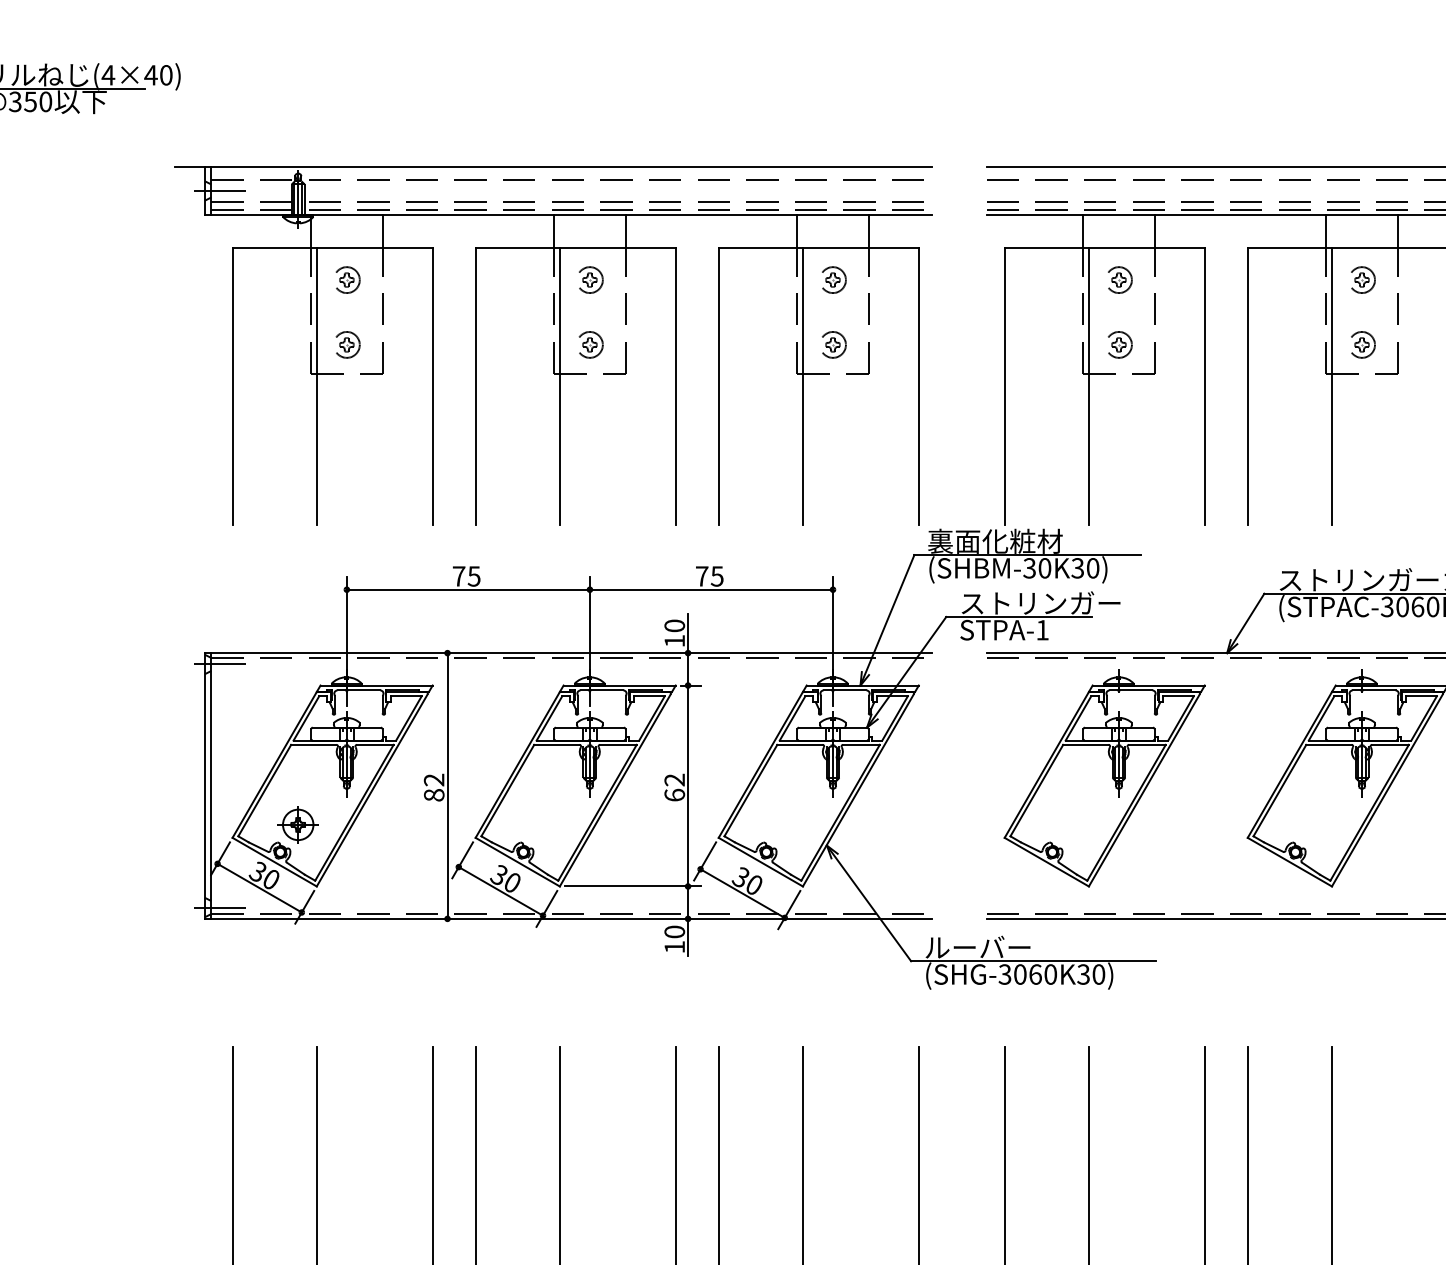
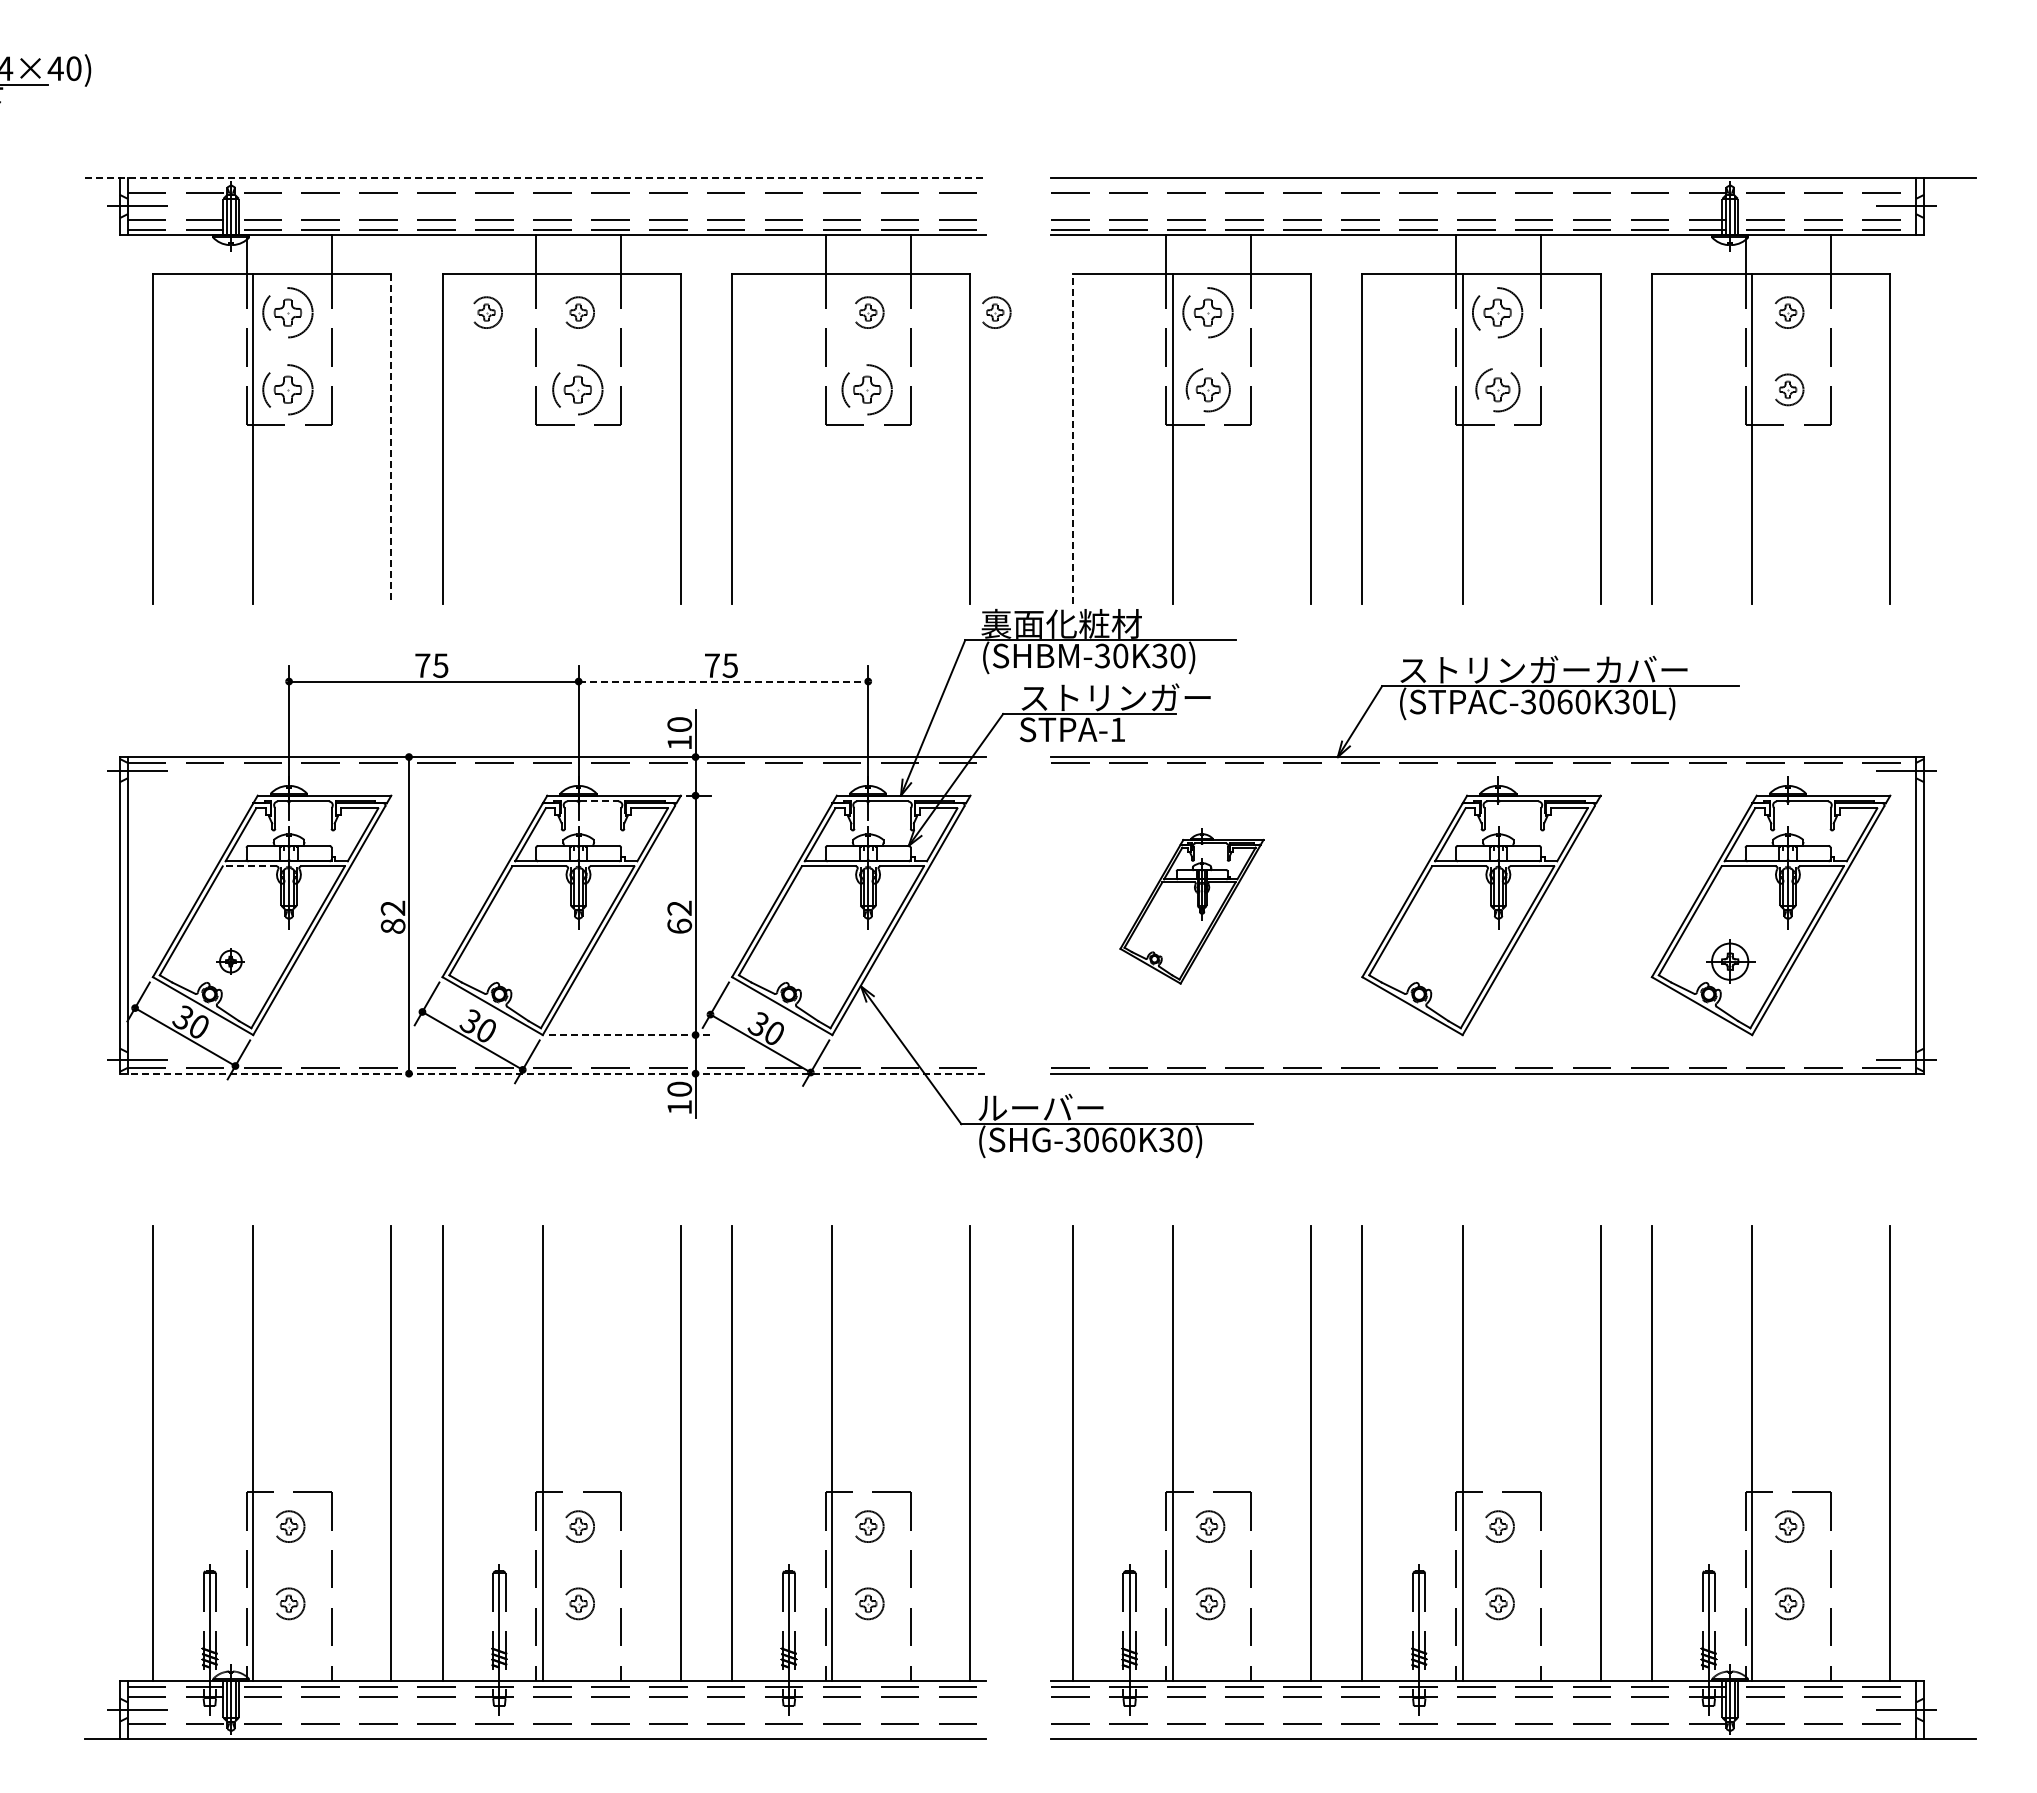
line: (553, 166) -> (535, 177), solid -> dashed
part: (348, 279) -> (290, 312), size x1.6
part: (513, 279) -> (487, 312), added
part: (940, 279) -> (996, 312), added
part: (1120, 279) -> (1210, 312), size x1.6
part: (1362, 279) -> (1499, 312), size x1.6
part: (348, 344) -> (290, 389), size x1.6
part: (590, 344) -> (579, 389), size x1.6
part: (834, 344) -> (869, 389), size x1.6
part: (1120, 344) -> (1210, 389), size x1.4
part: (1362, 344) -> (1499, 389), size x1.4
line: (1004, 385) -> (1072, 438), solid -> dashed
line: (432, 386) -> (391, 439), solid -> dashed
line: (559, 386) -> (542, 439), removed
line: (803, 386) -> (832, 439), removed
line: (711, 589) -> (723, 681), solid -> dashed
line: (607, 690) -> (599, 801), solid -> dashed
line: (313, 744) -> (249, 866), solid -> dashed
part: (1104, 778) -> (1191, 906), size x0.6
part: (297, 824) -> (230, 961), size x0.6
line: (633, 886) -> (630, 1035), solid -> dashed
line: (567, 918) -> (552, 1073), solid -> dashed

